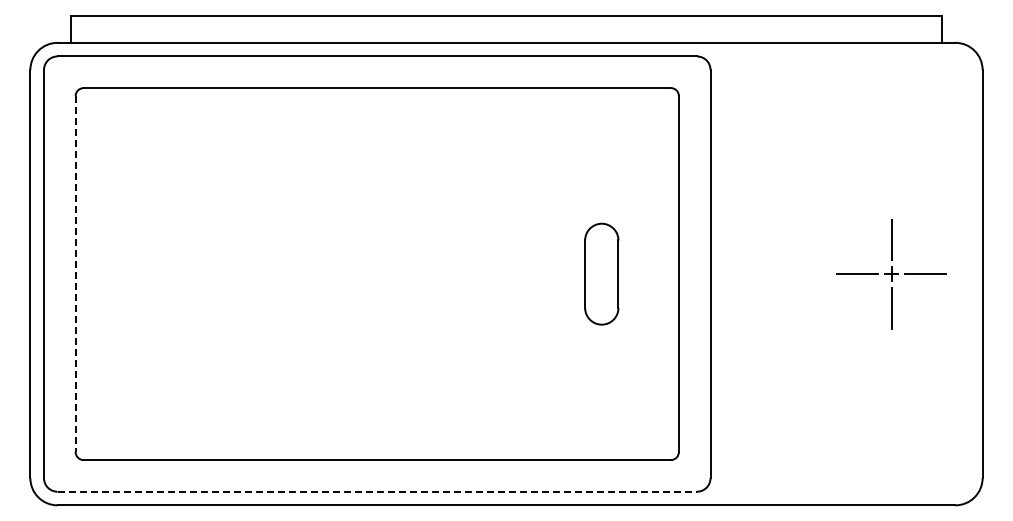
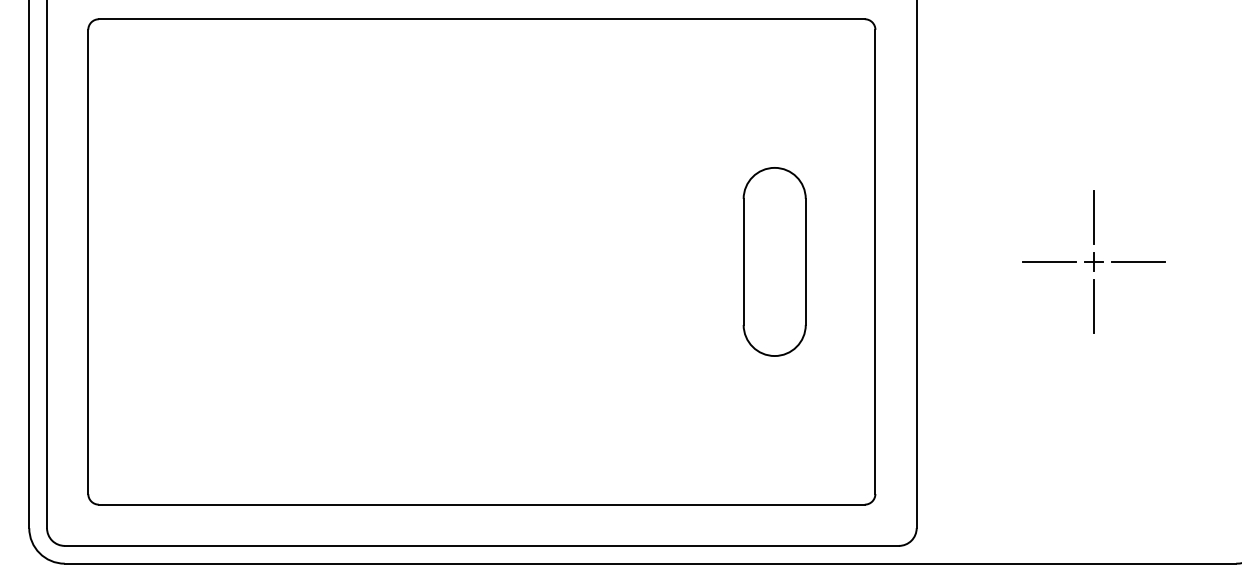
line: (75, 274) -> (88, 262), dashed -> solid
part: (601, 274) -> (774, 262), size x1.43
part: (891, 274) -> (1094, 262), moved
line: (377, 491) -> (482, 545), dashed -> solid

